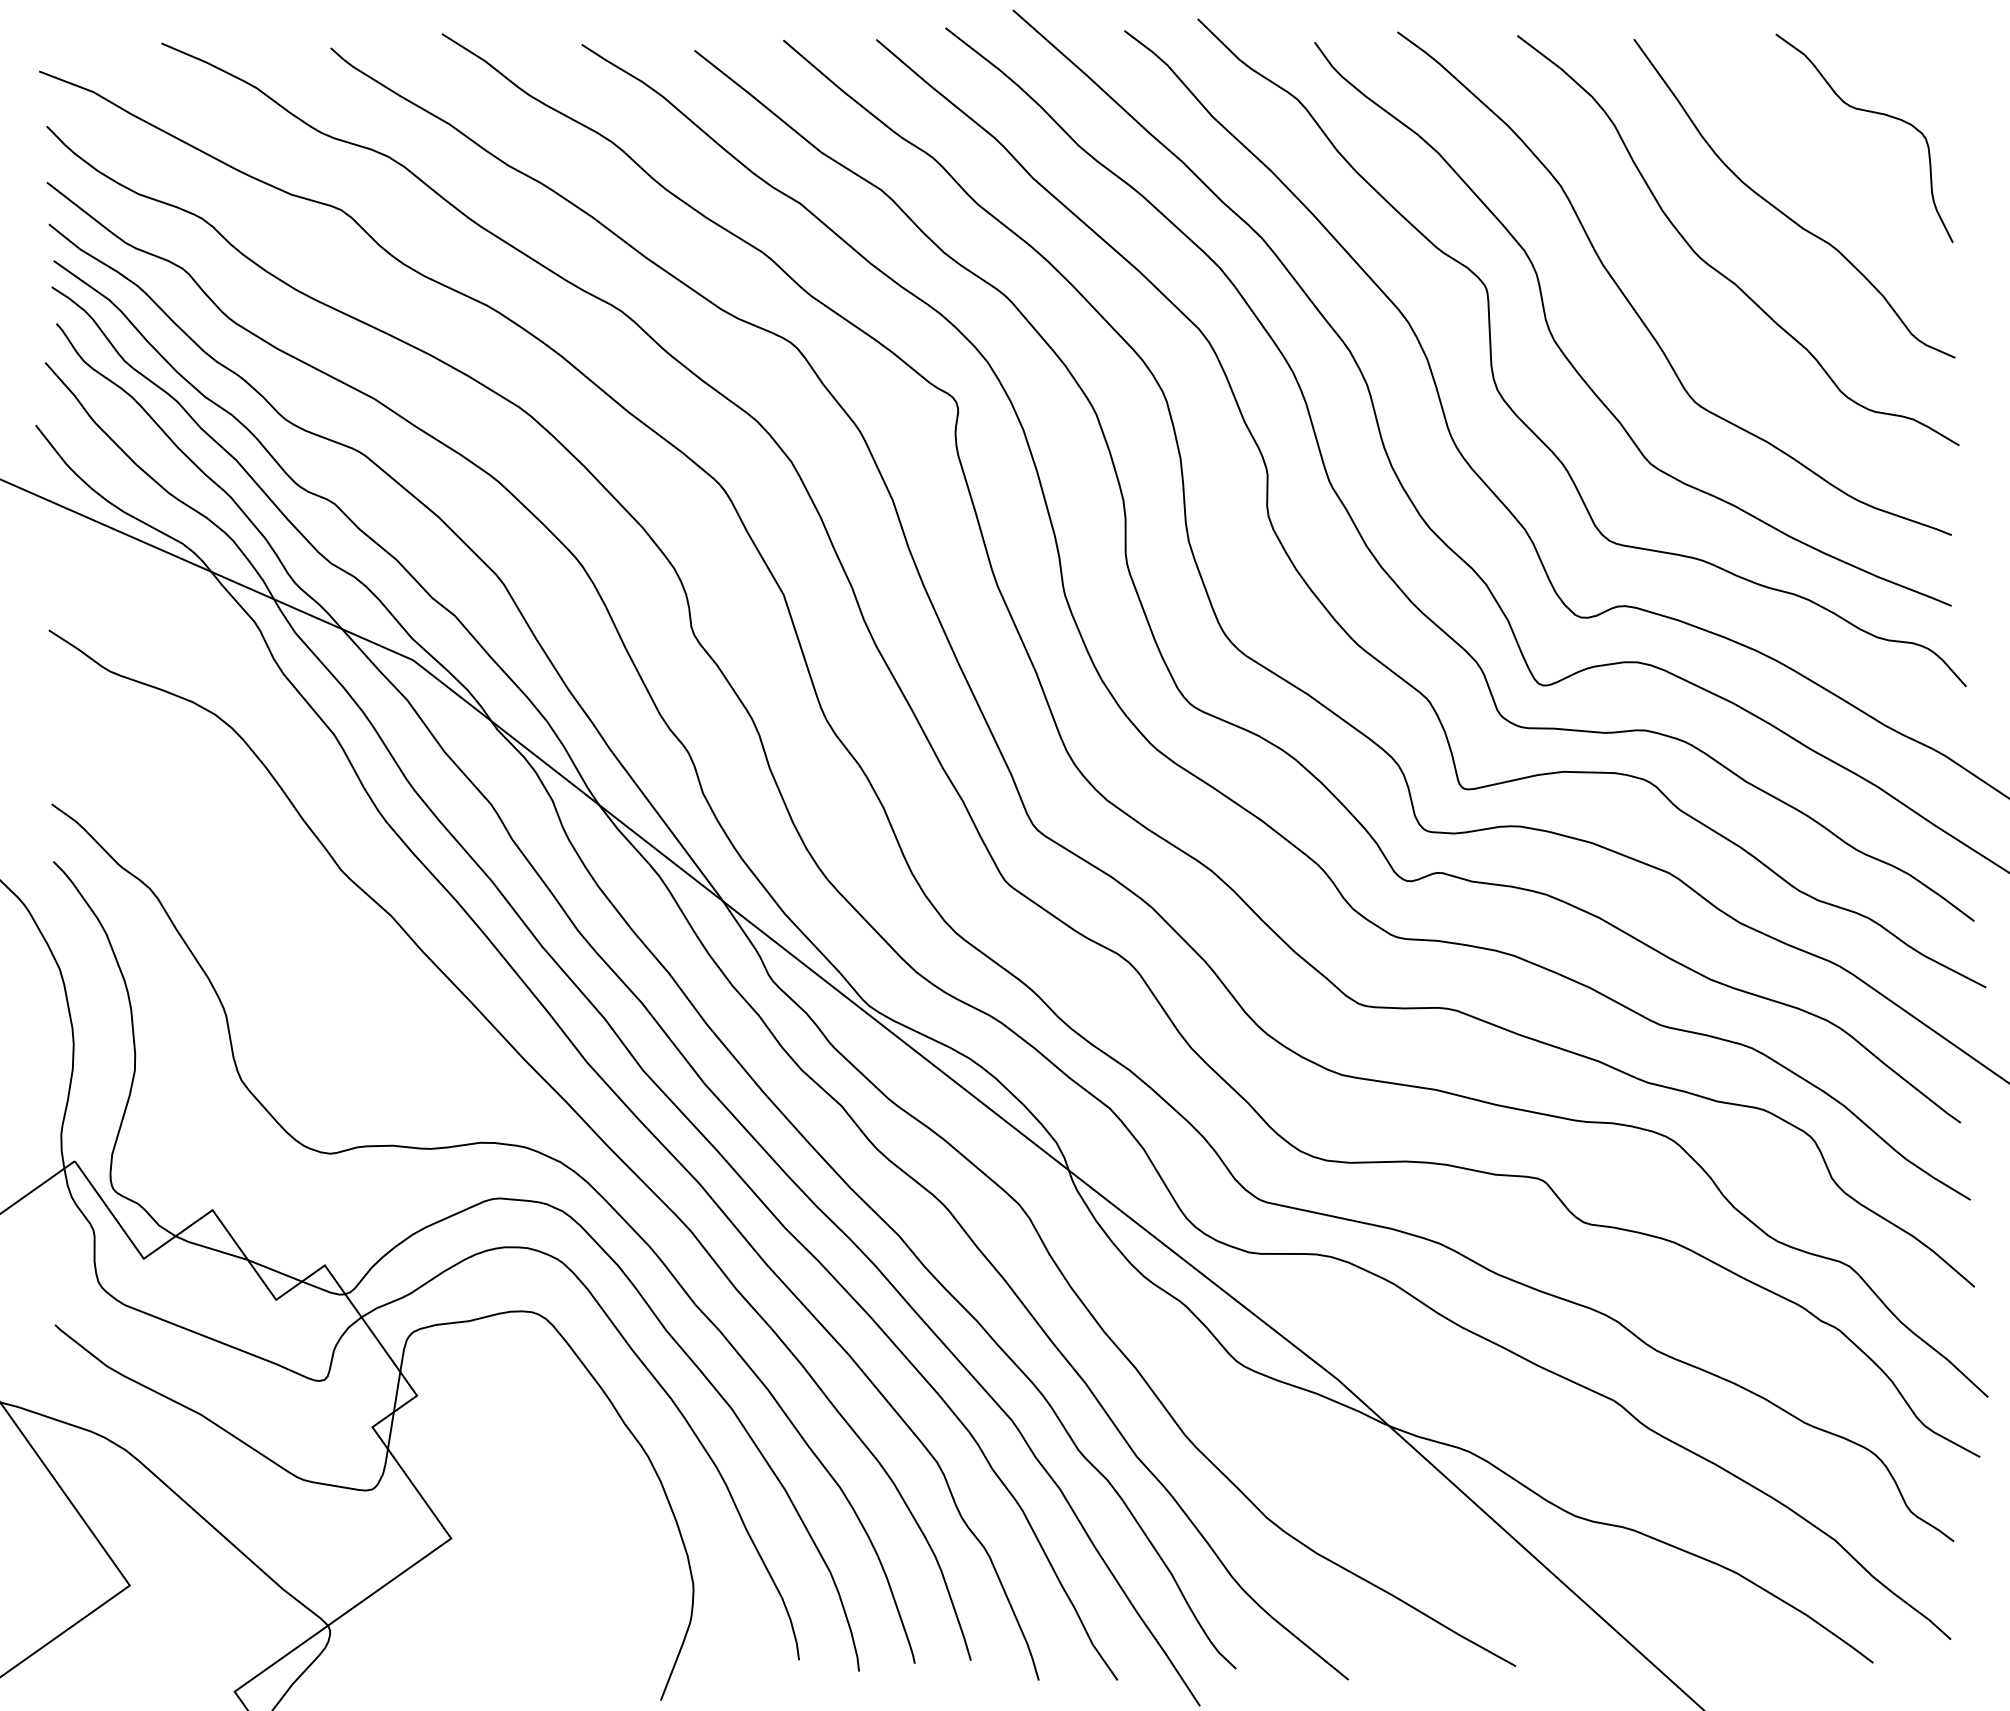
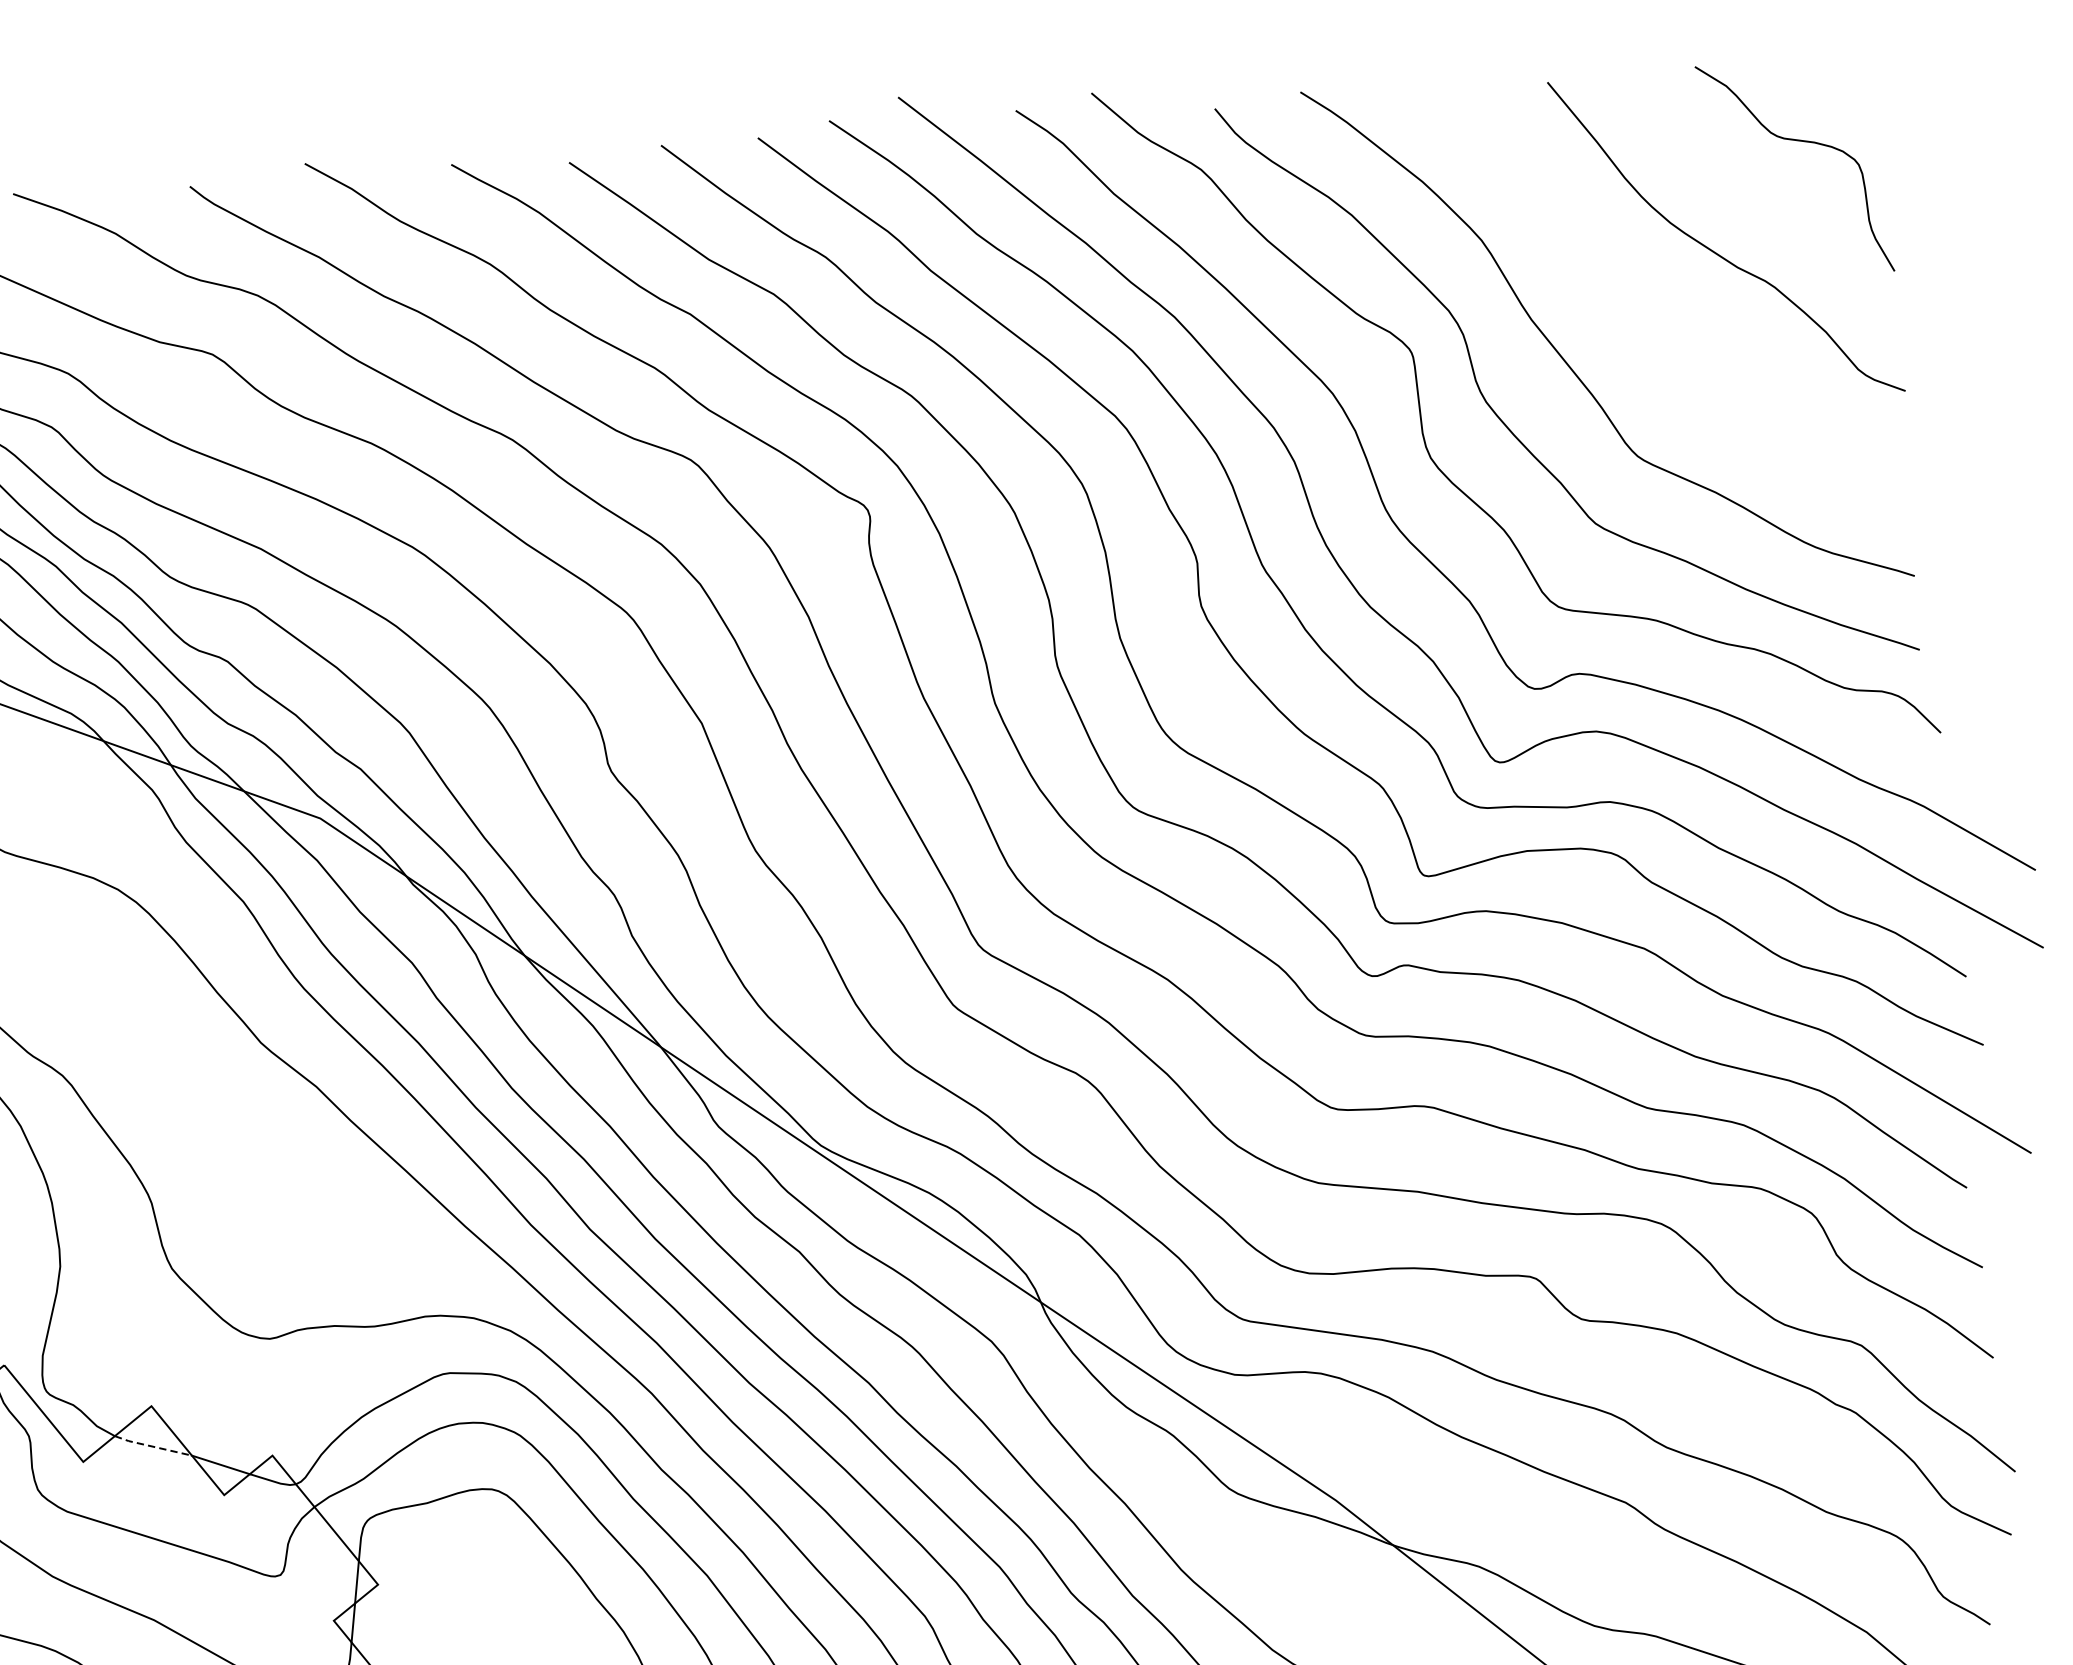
curve: (1718, 270) -> (1652, 317), removed
line: (210, 1248) -> (152, 1446), solid -> dashed

